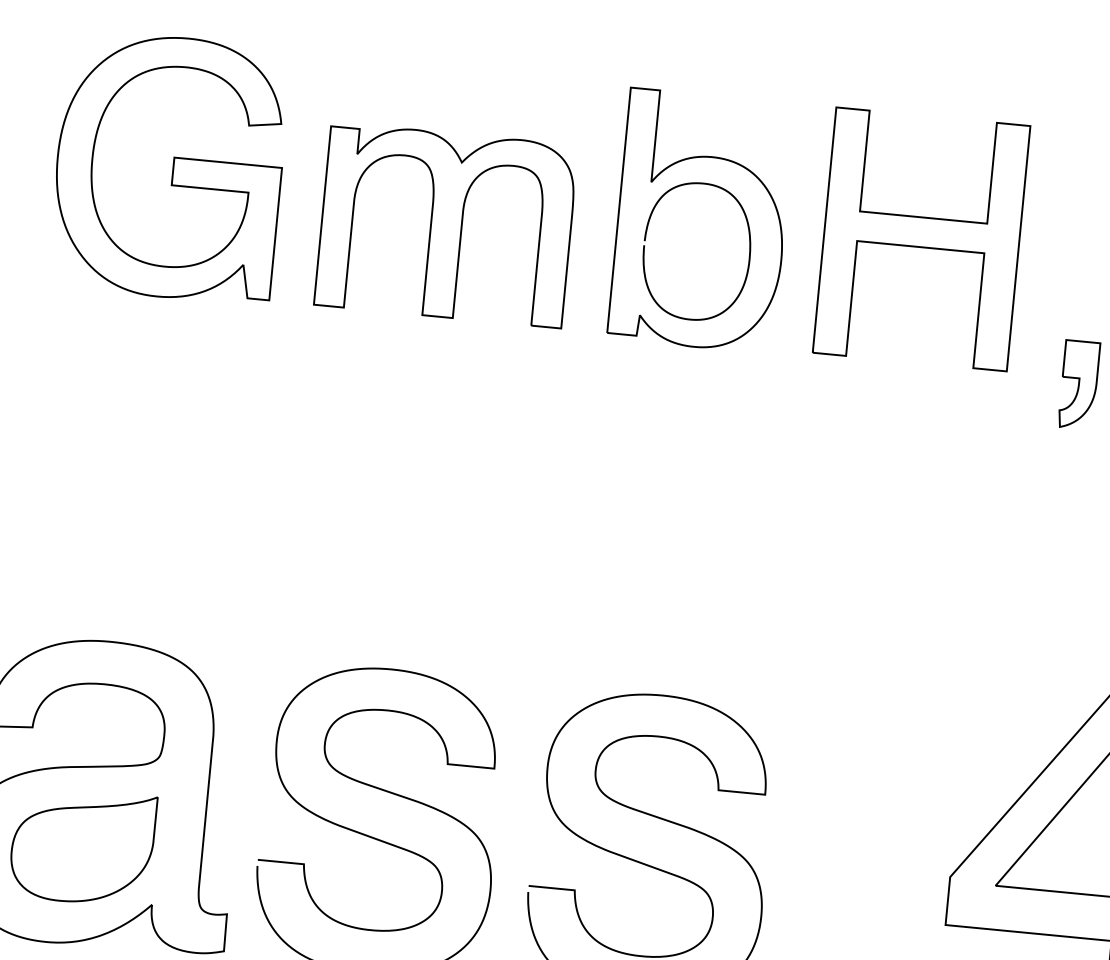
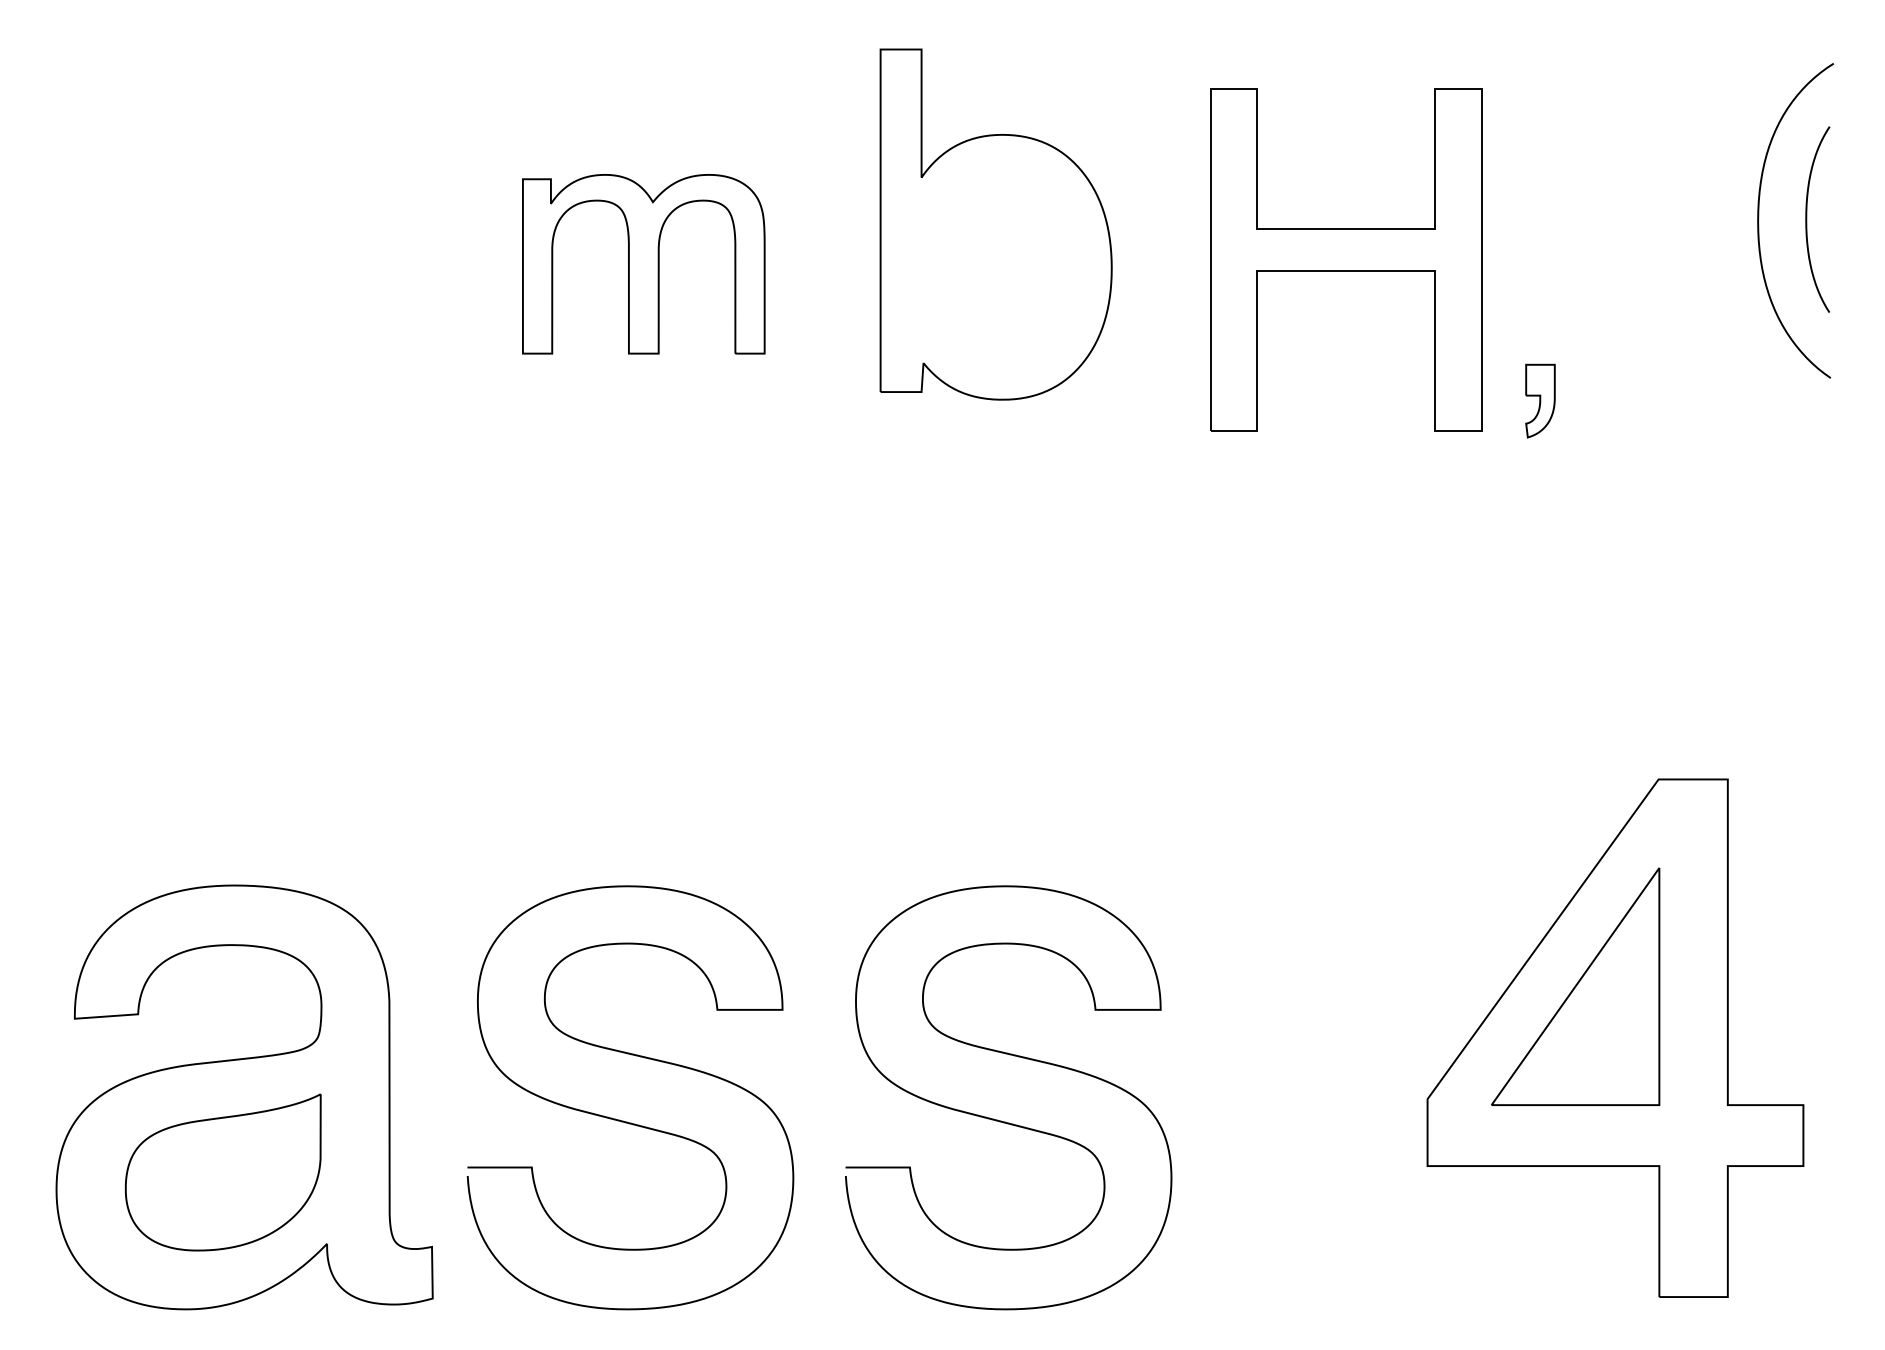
part: (169, 166) -> (252, 220), removed
part: (446, 224) -> (643, 263), size x0.7
part: (921, 239) -> (1346, 259), moved
curve: (645, 246) -> (921, 267), removed
part: (1079, 384) -> (1540, 400), size x0.6

